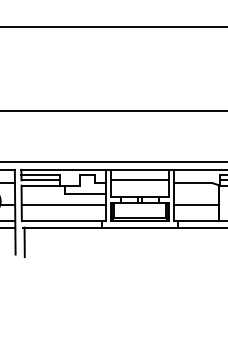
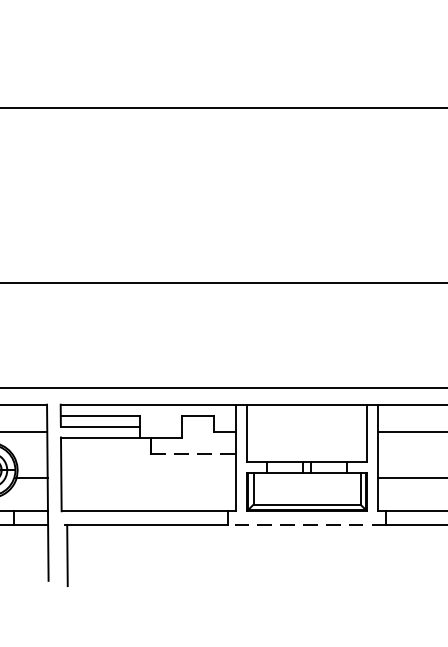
line: (139, 180) -> (306, 426), removed
line: (85, 193) -> (193, 453), solid -> dashed
line: (63, 205) -> (148, 478), removed
line: (139, 227) -> (306, 524), solid -> dashed

